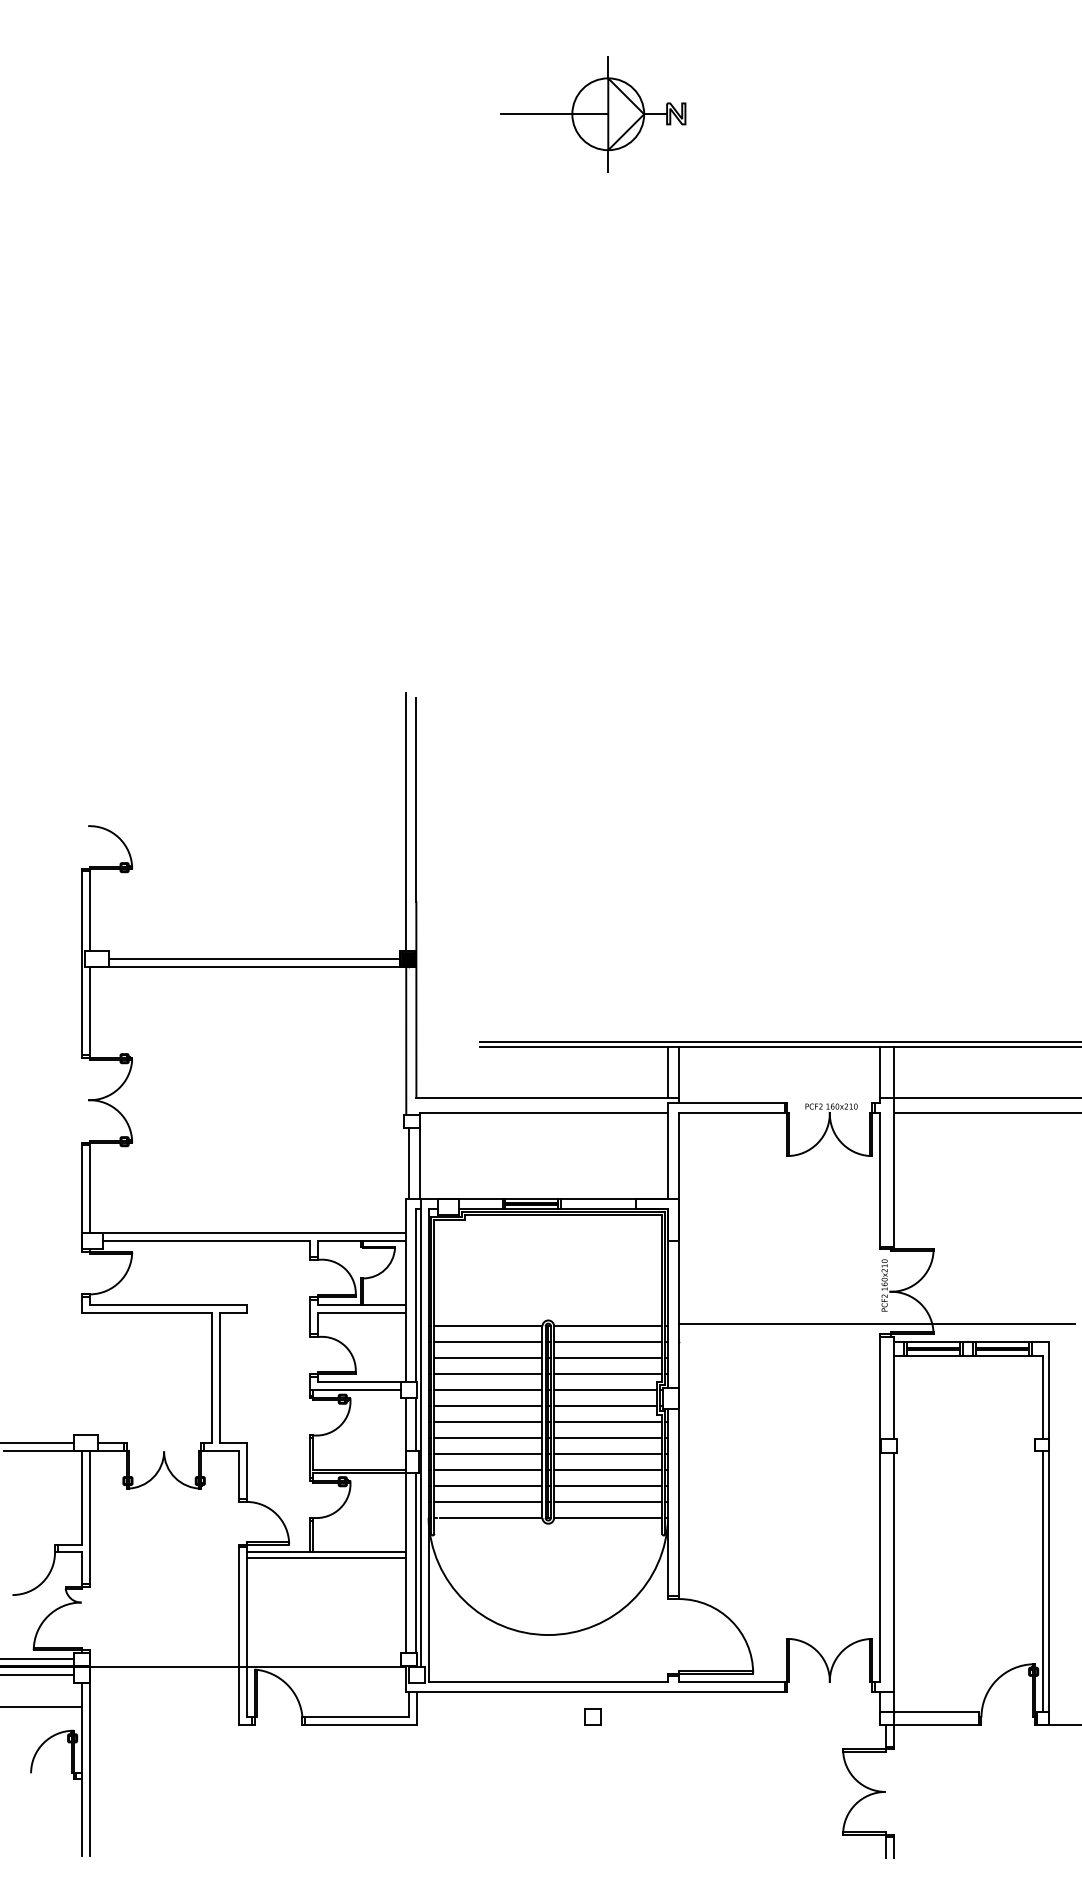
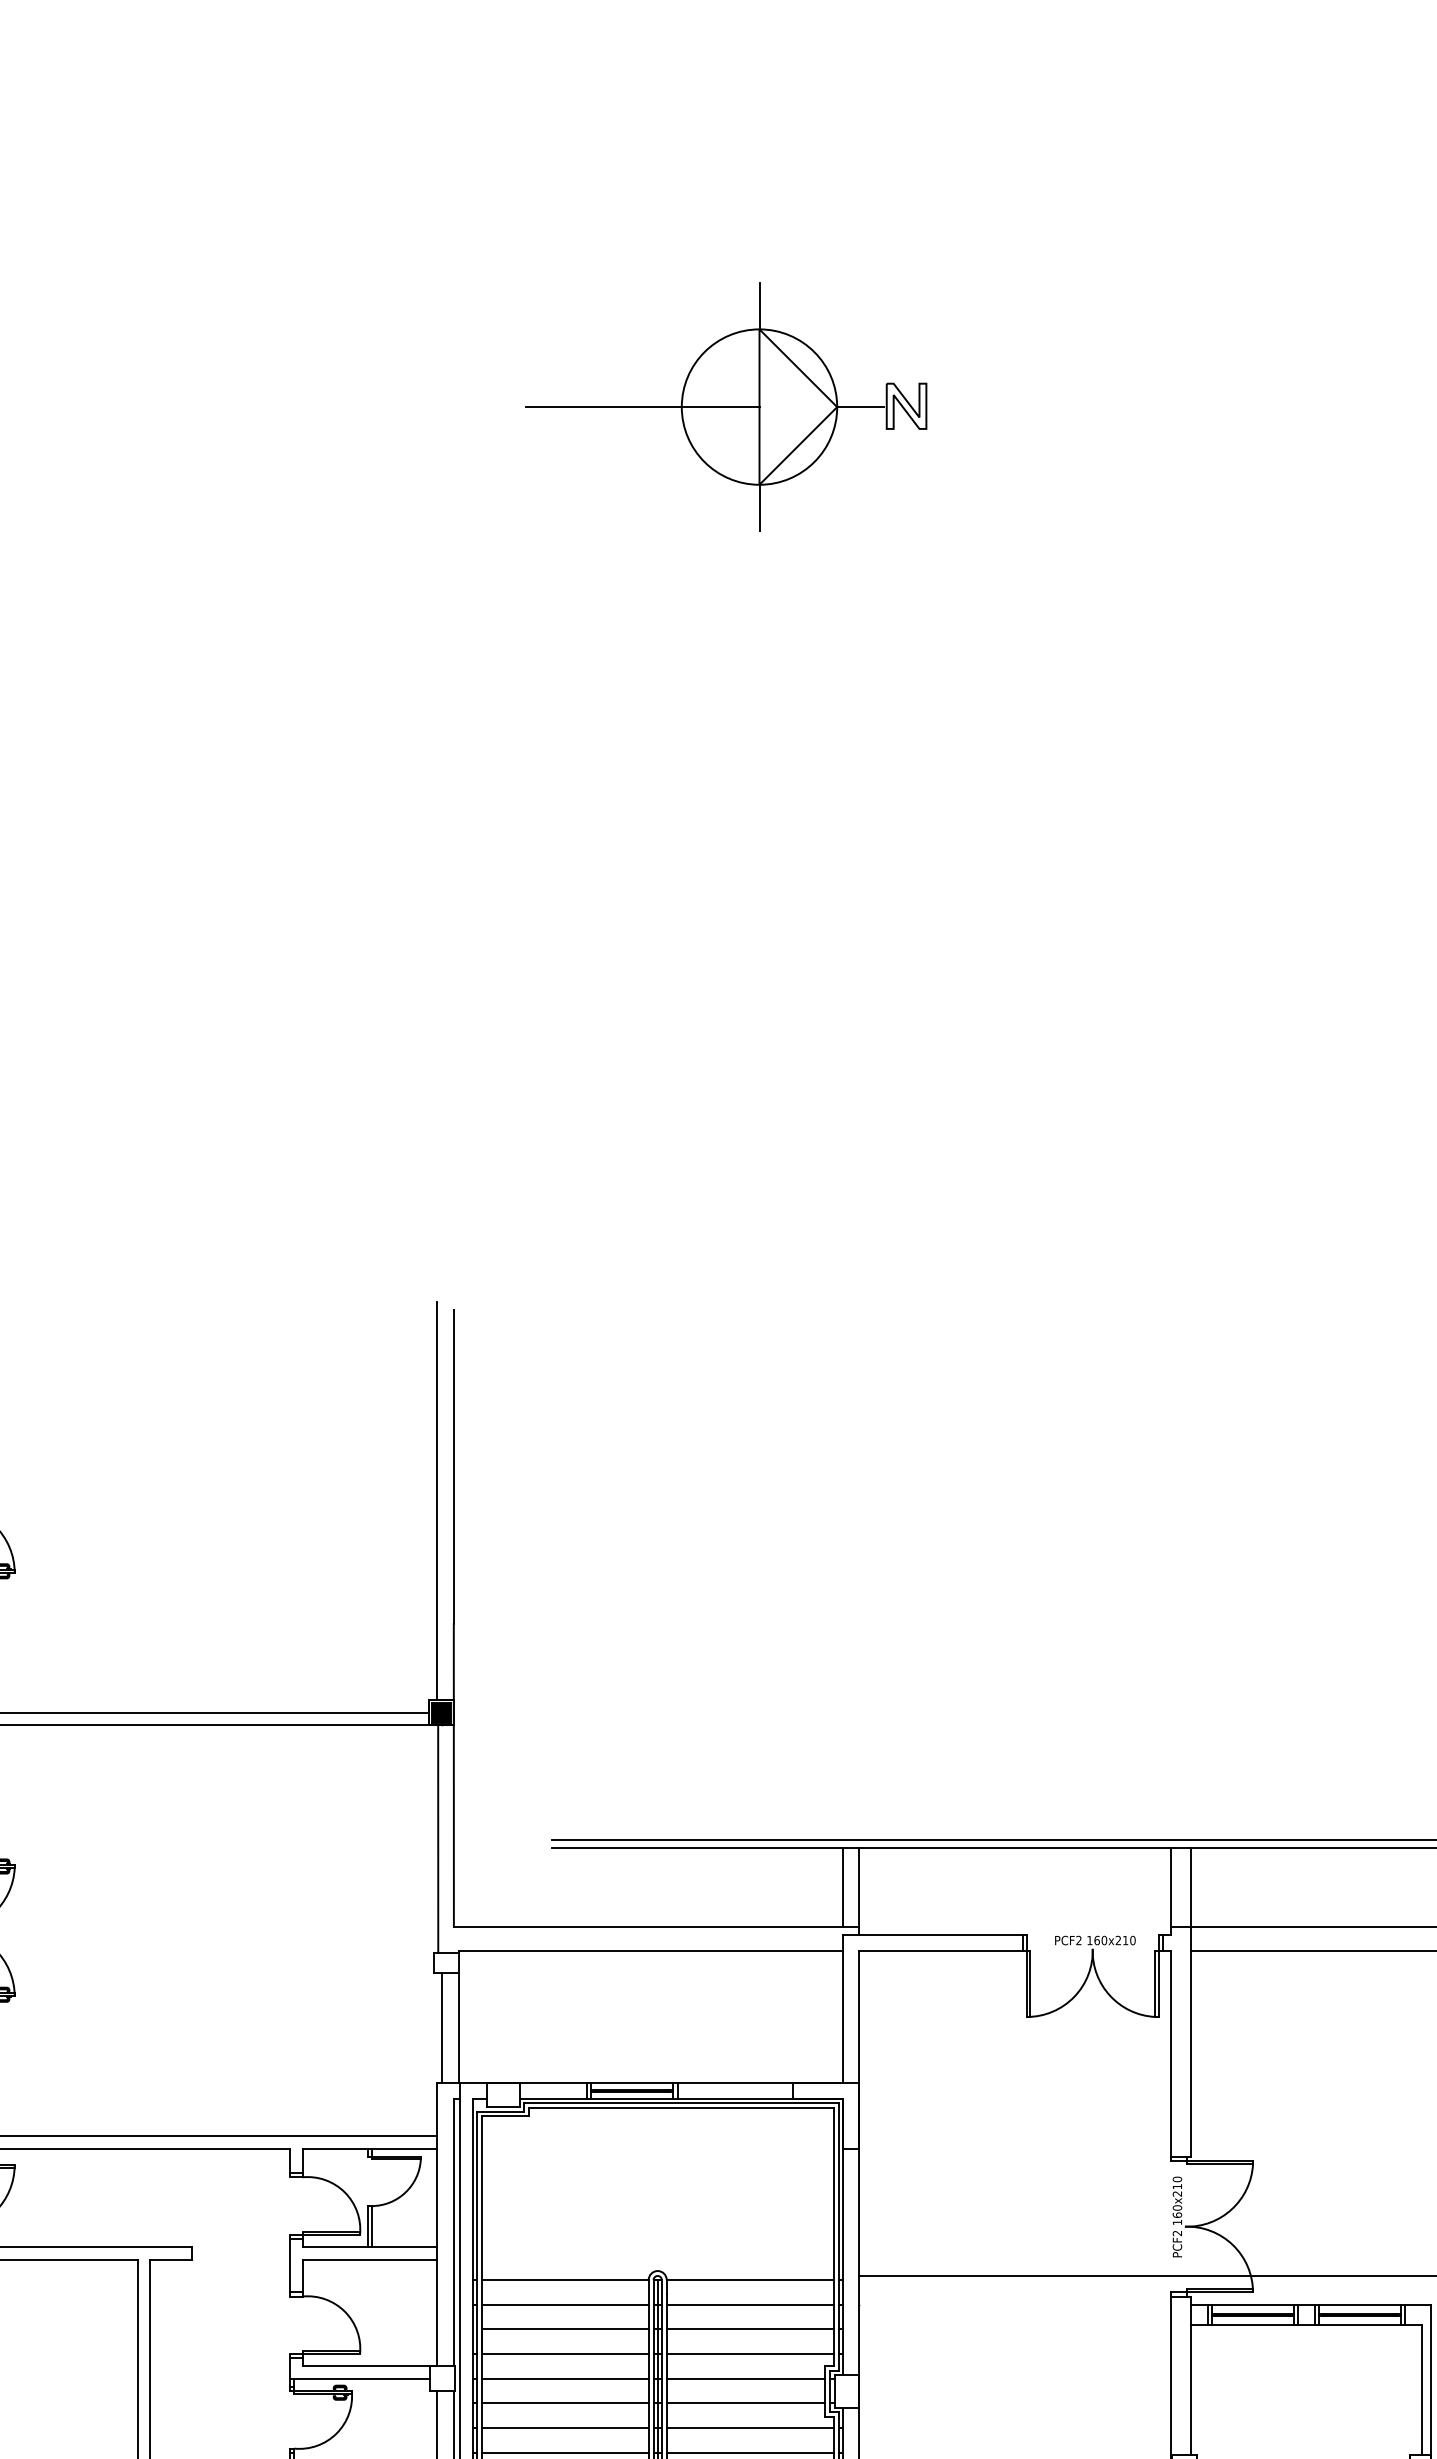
part: (593, 114) -> (727, 407), size x1.4

